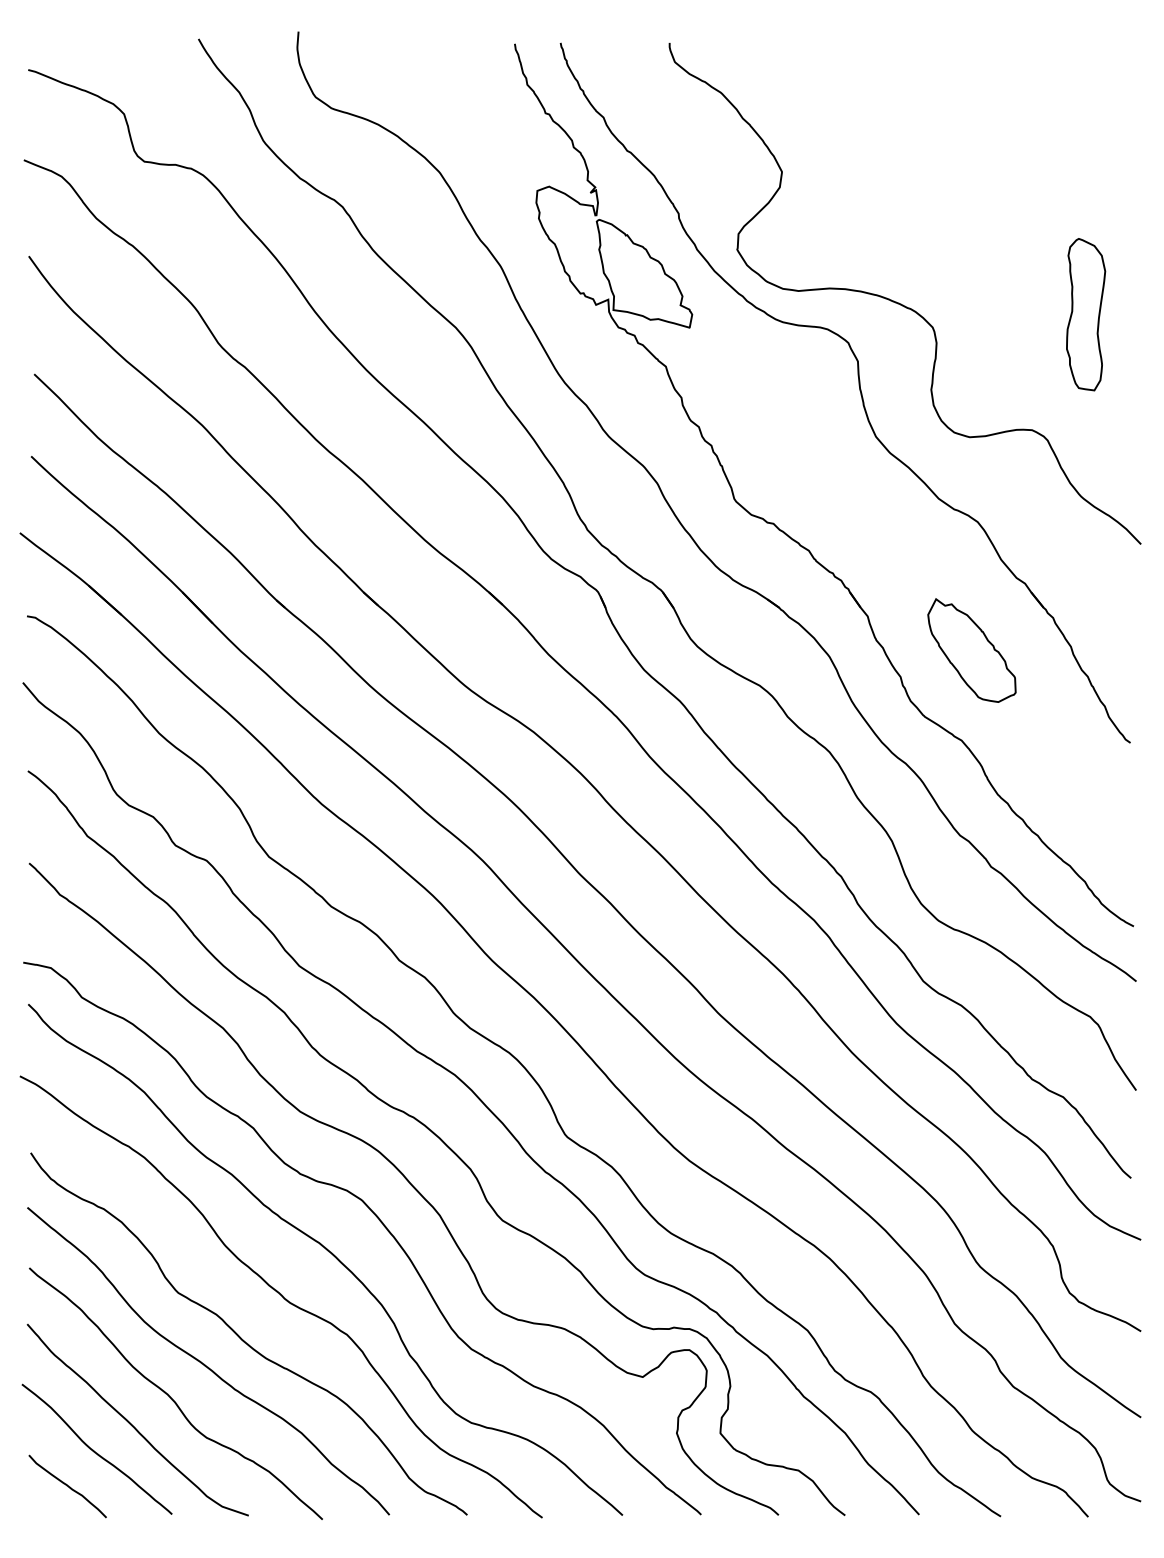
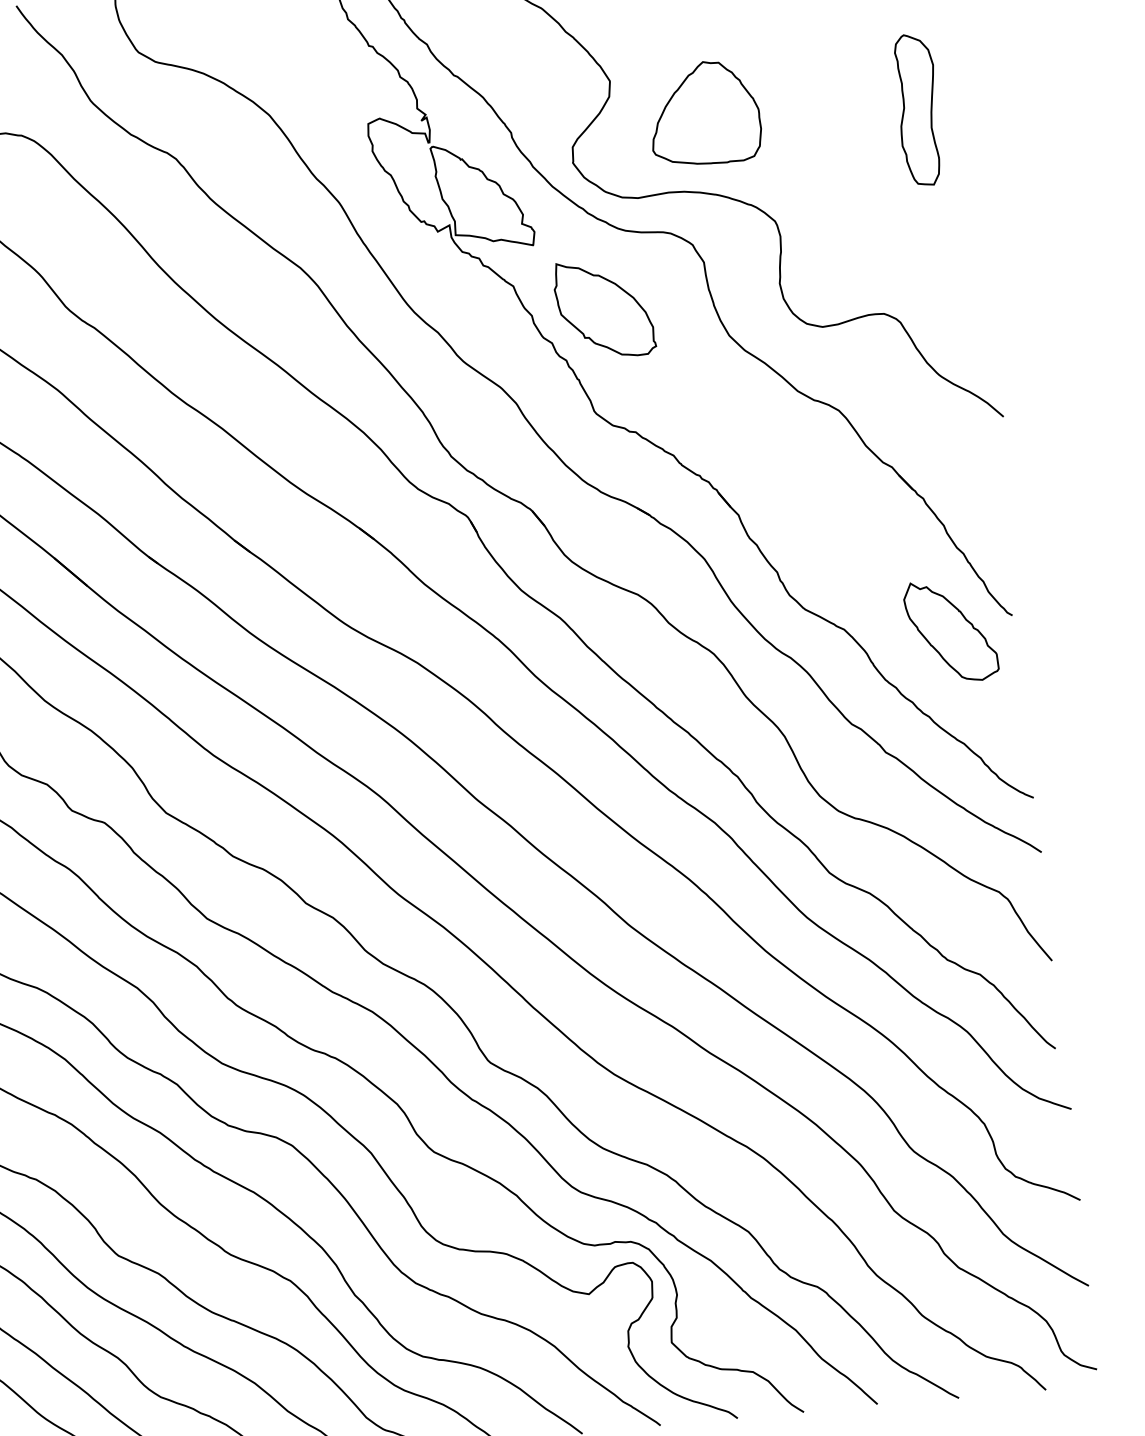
part: (872, 212) -> (703, 112), added
part: (1086, 314) -> (918, 109), moved
part: (754, 397) -> (604, 308), added
part: (971, 650) -> (950, 631), moved

